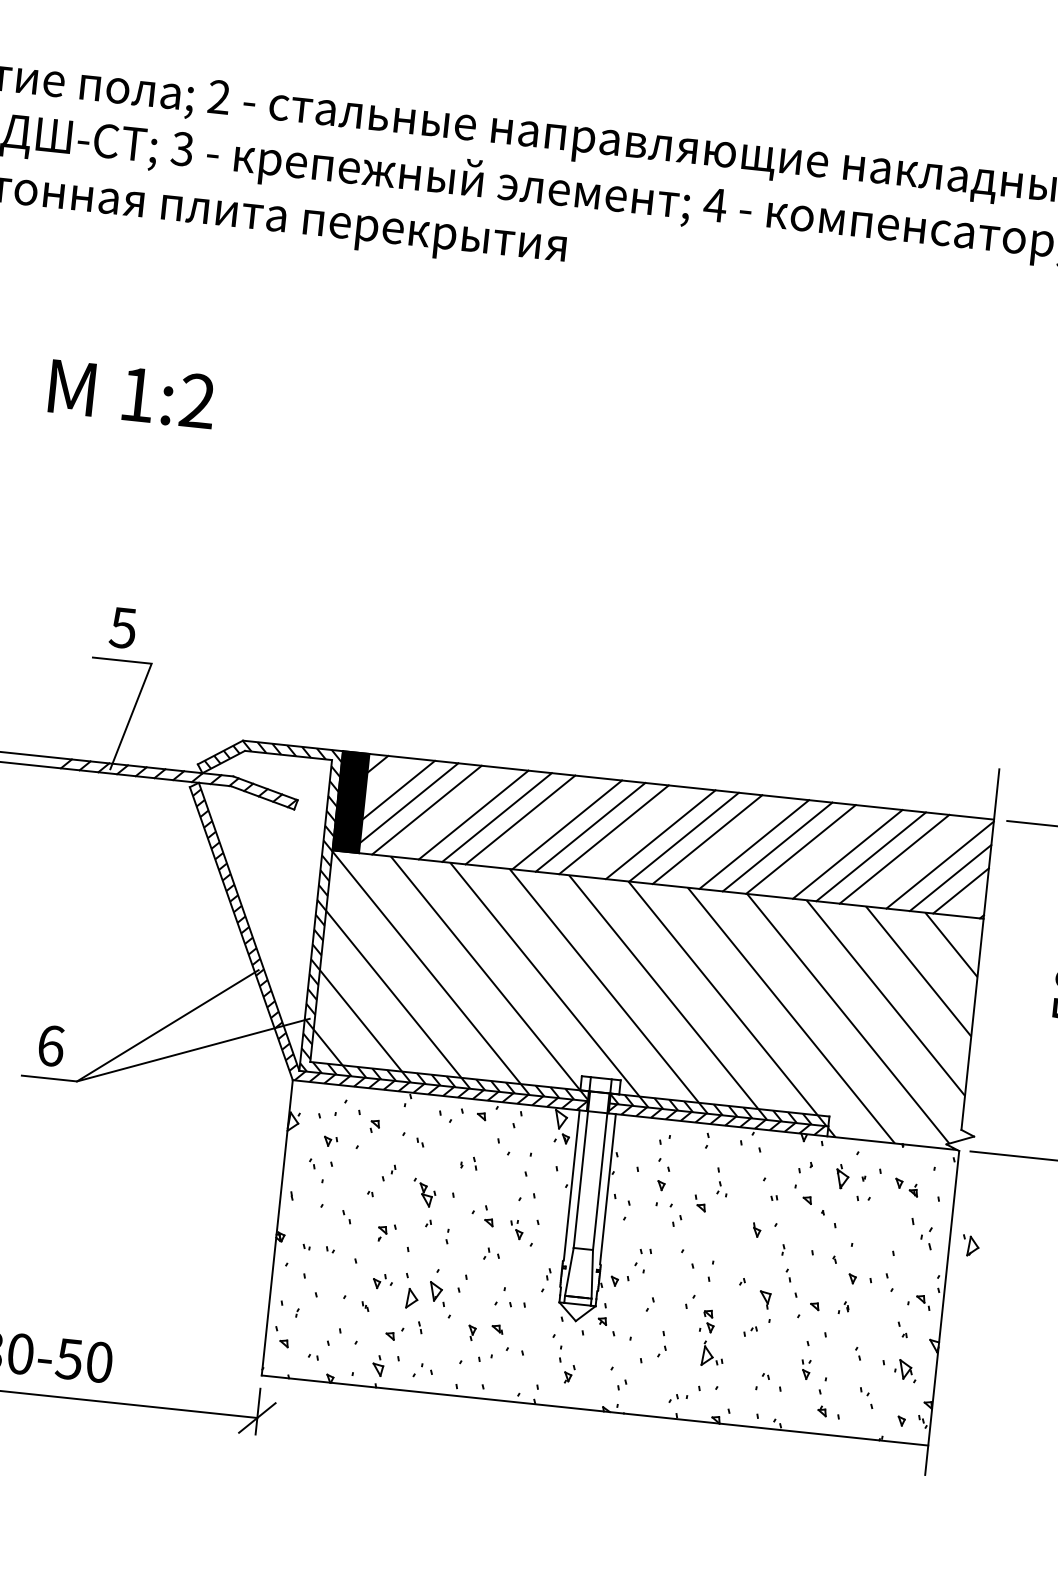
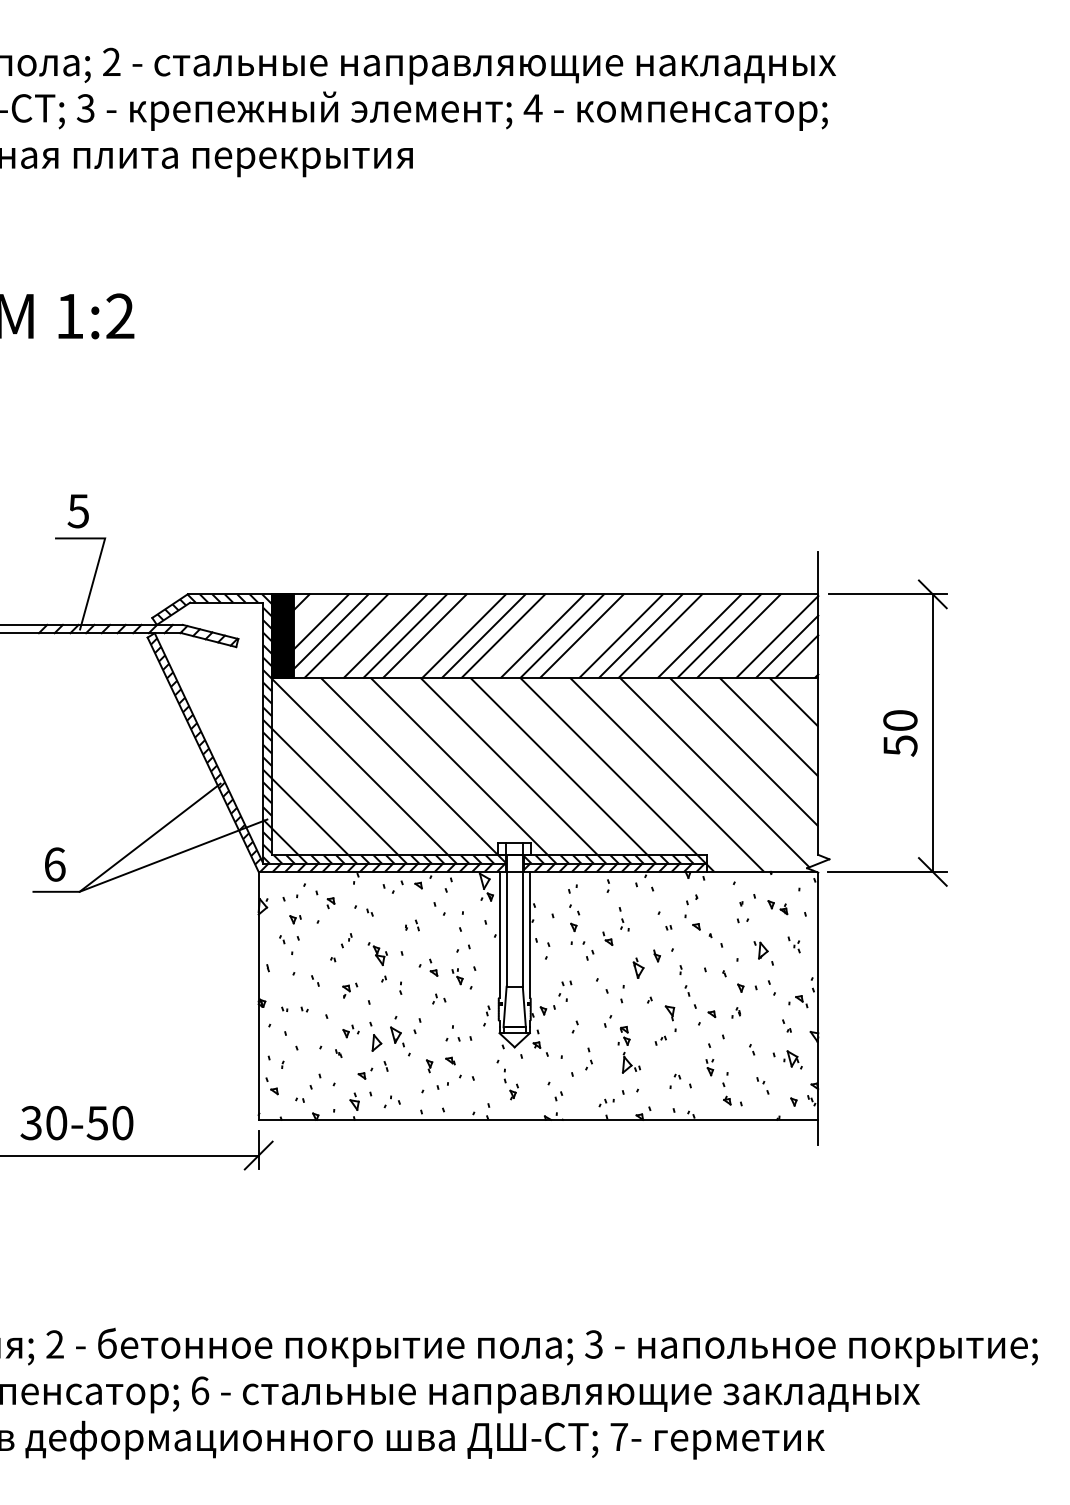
part: (842, 1175) -> (638, 967), moved
part: (920, 1233) -> (793, 944), size x0.62
part: (969, 1245) -> (760, 950), moved

